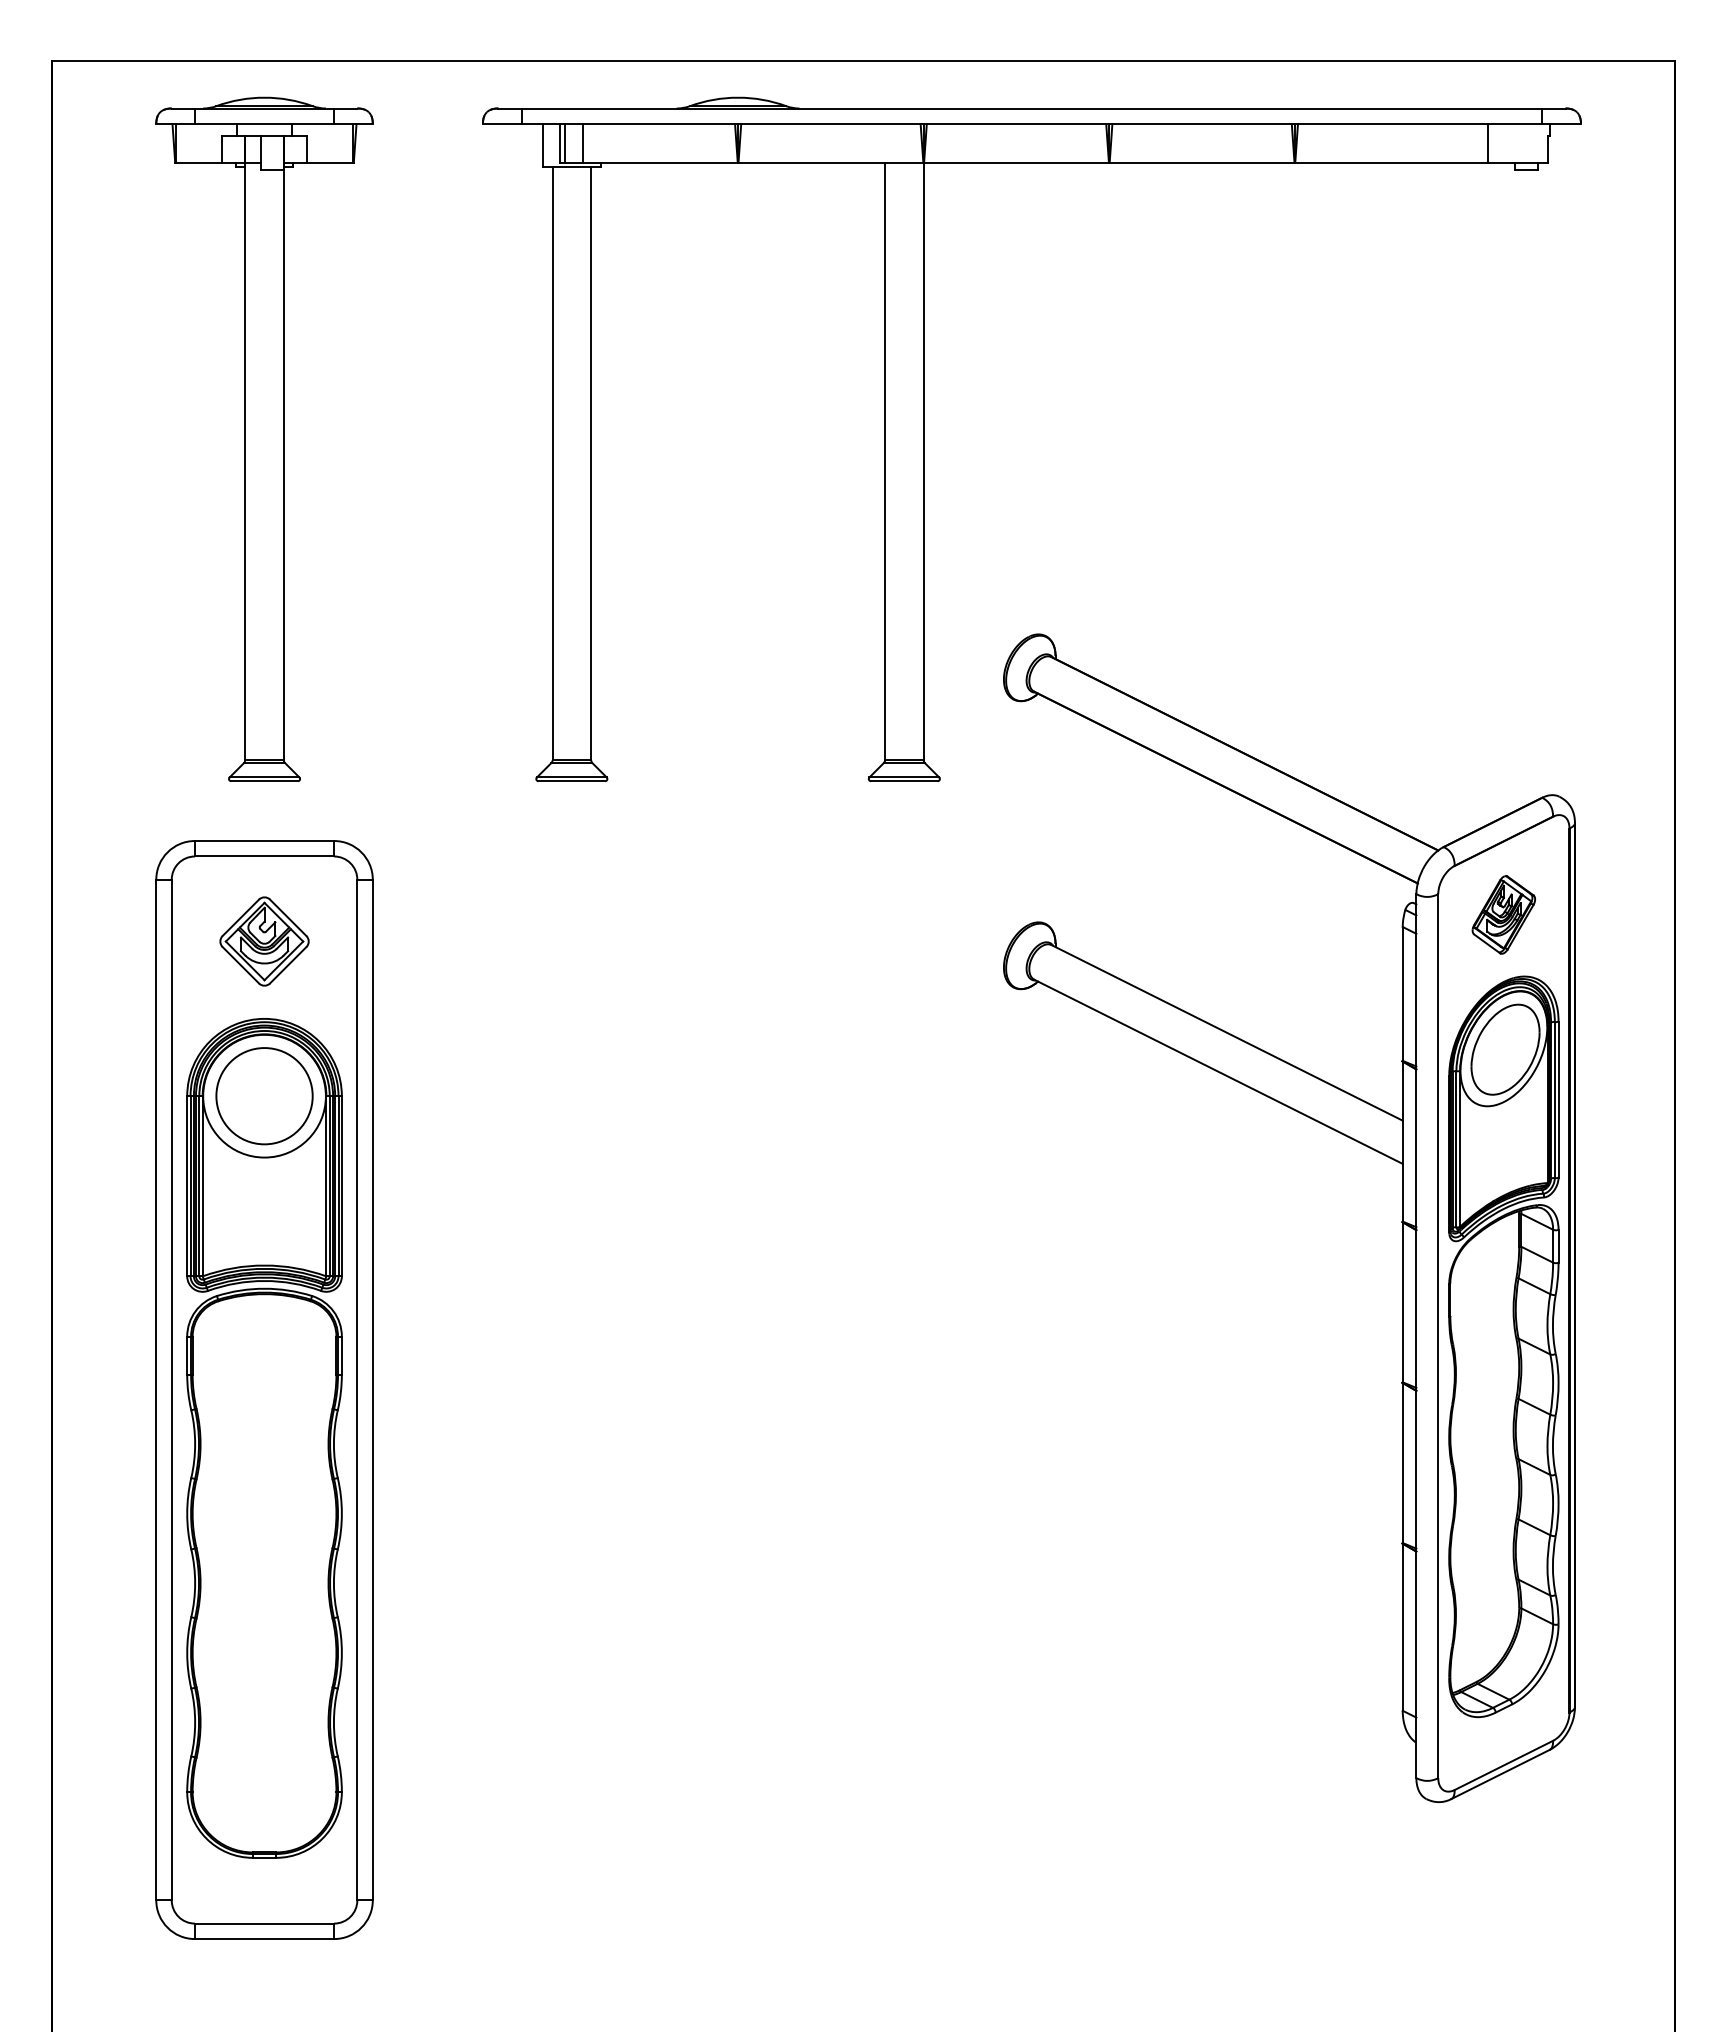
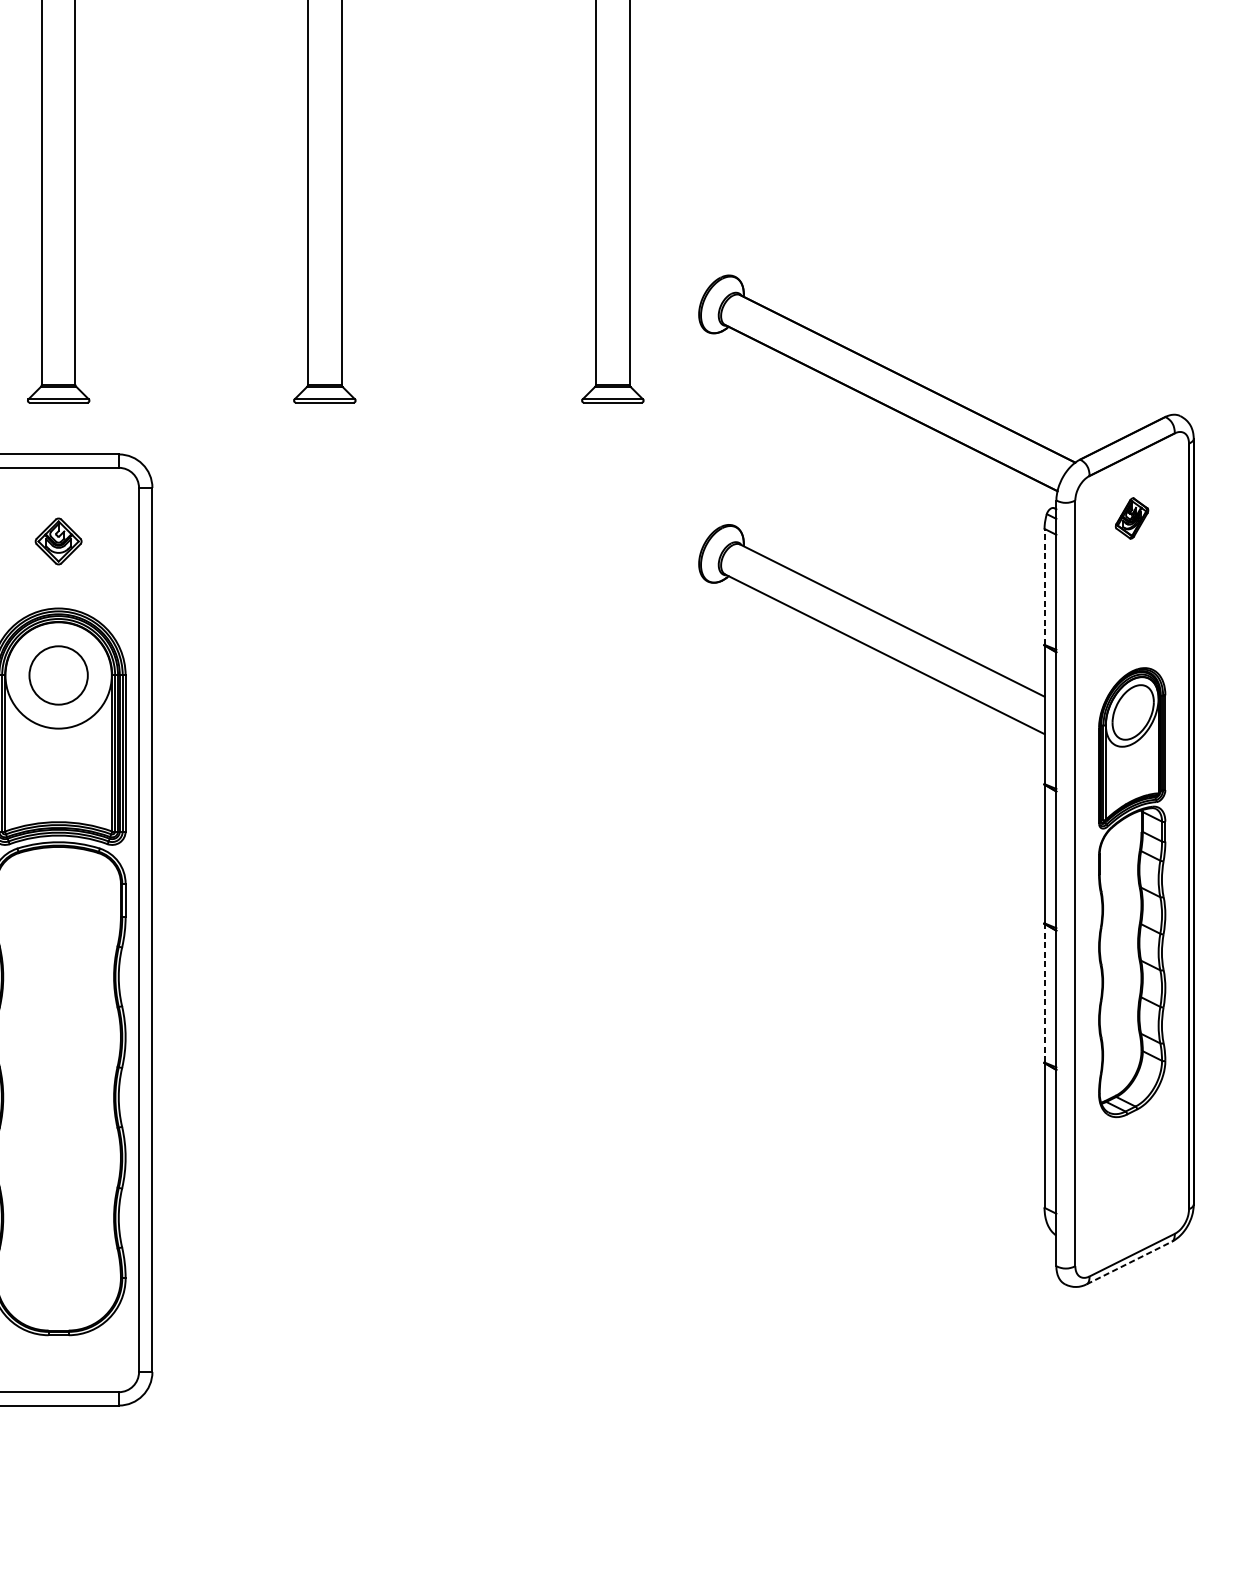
part: (1503, 914) -> (1131, 518), size x0.6
part: (264, 941) -> (58, 541), size x0.6
line: (1402, 993) -> (1044, 586), solid -> dashed
circle: (264, 1096) -> (58, 675), size x0.7
part: (1503, 1346) -> (1131, 892), size x0.7
line: (1402, 1462) -> (1044, 992), solid -> dashed
line: (1501, 1774) -> (1130, 1263), solid -> dashed

